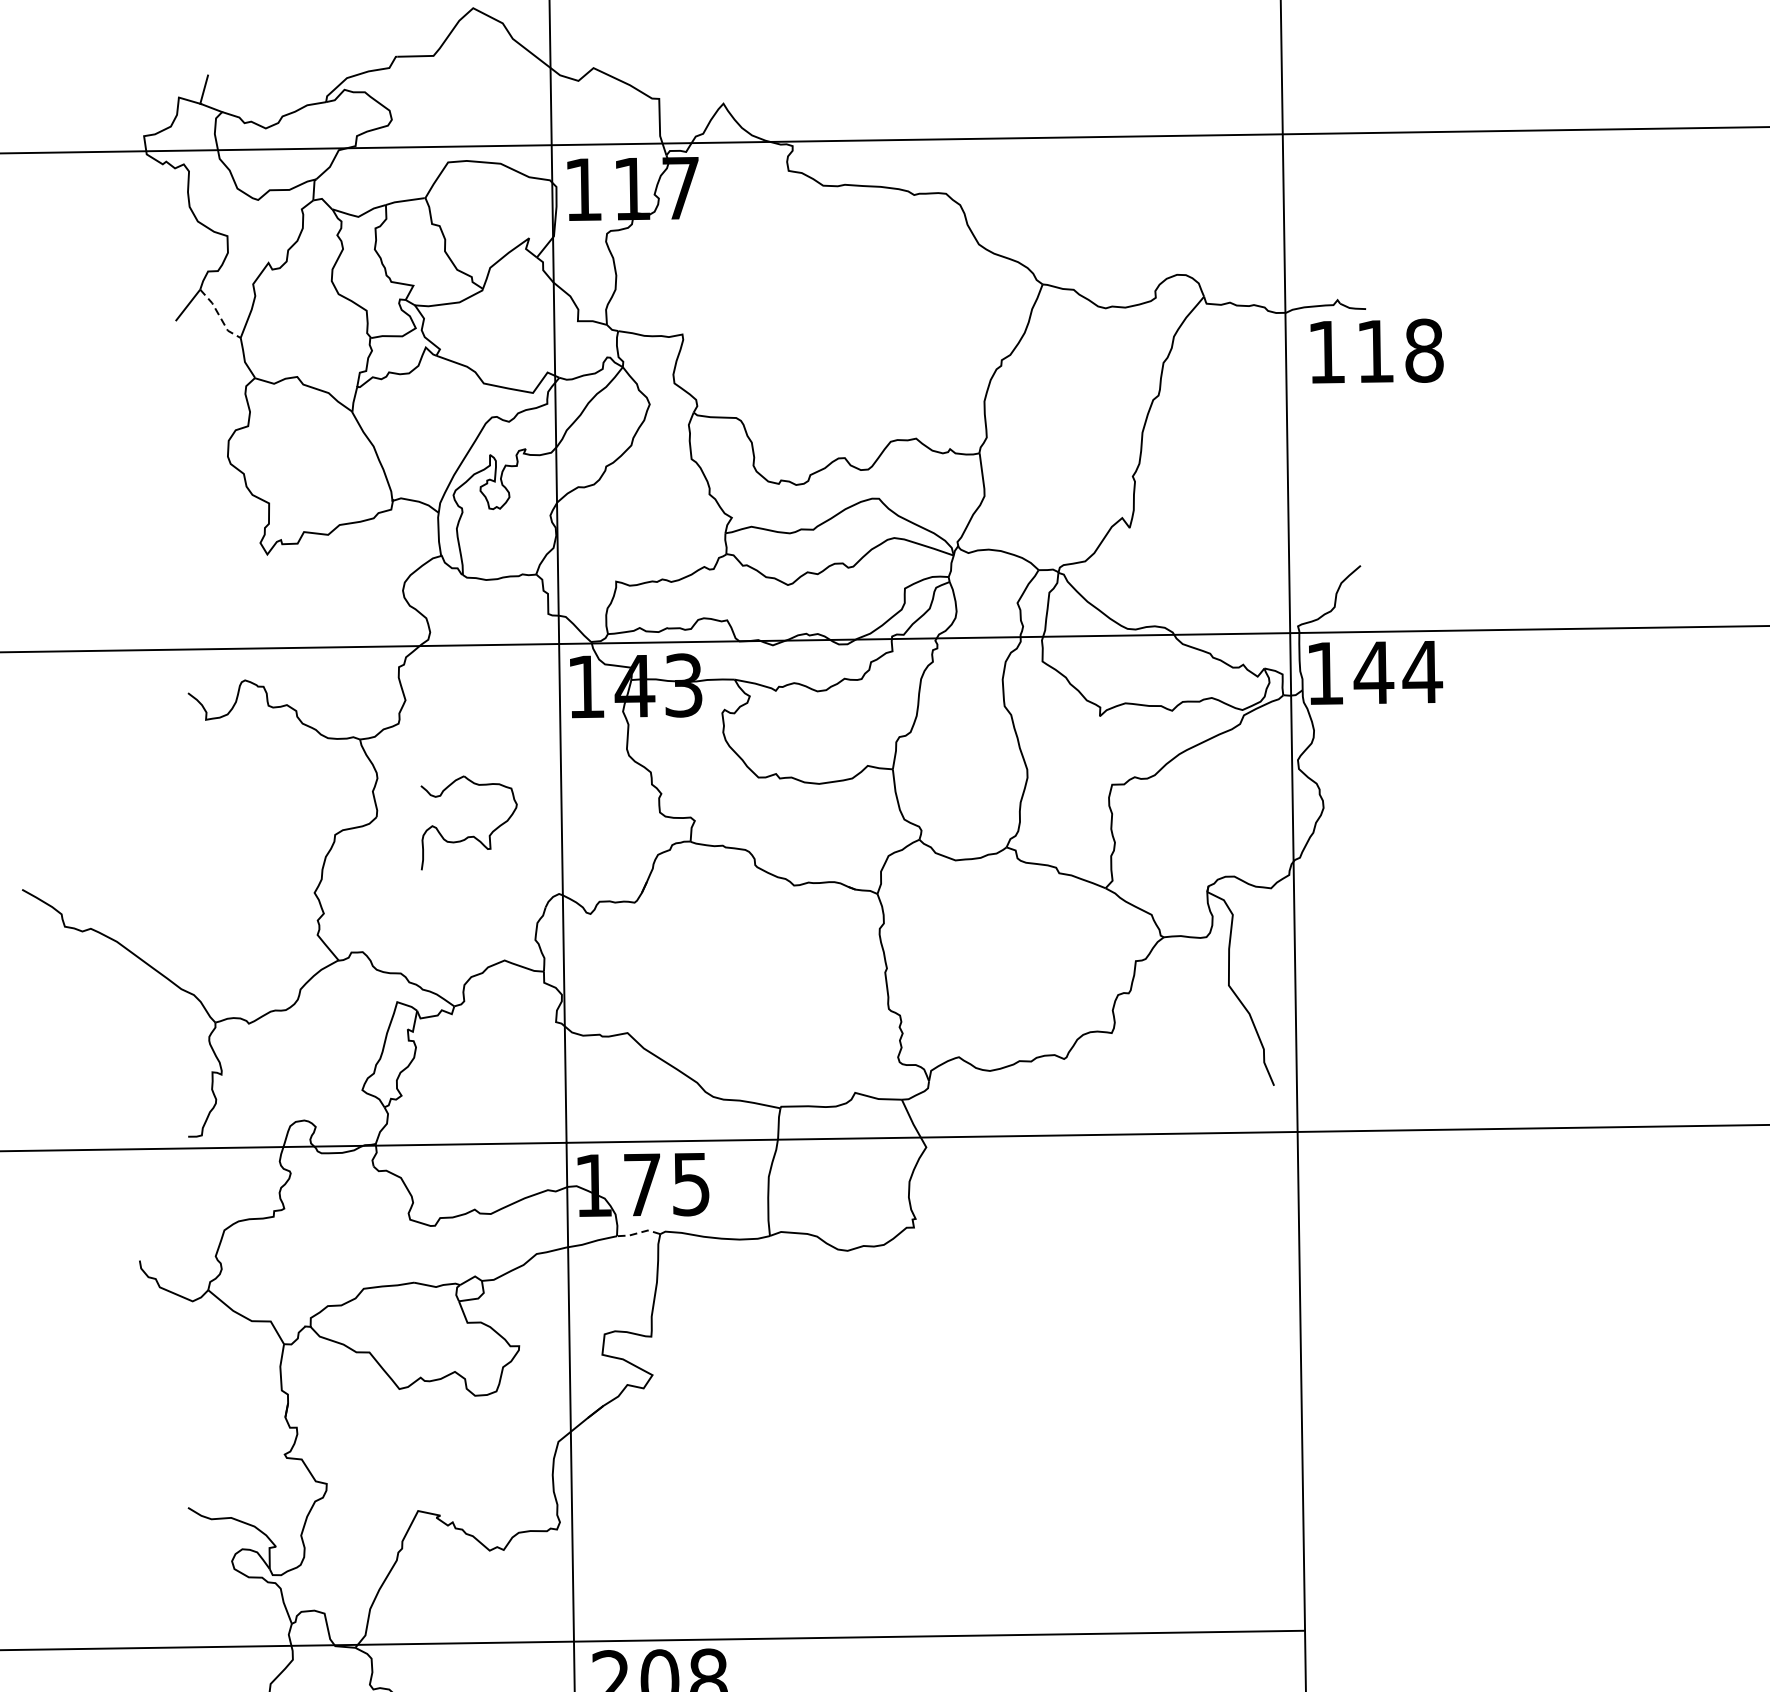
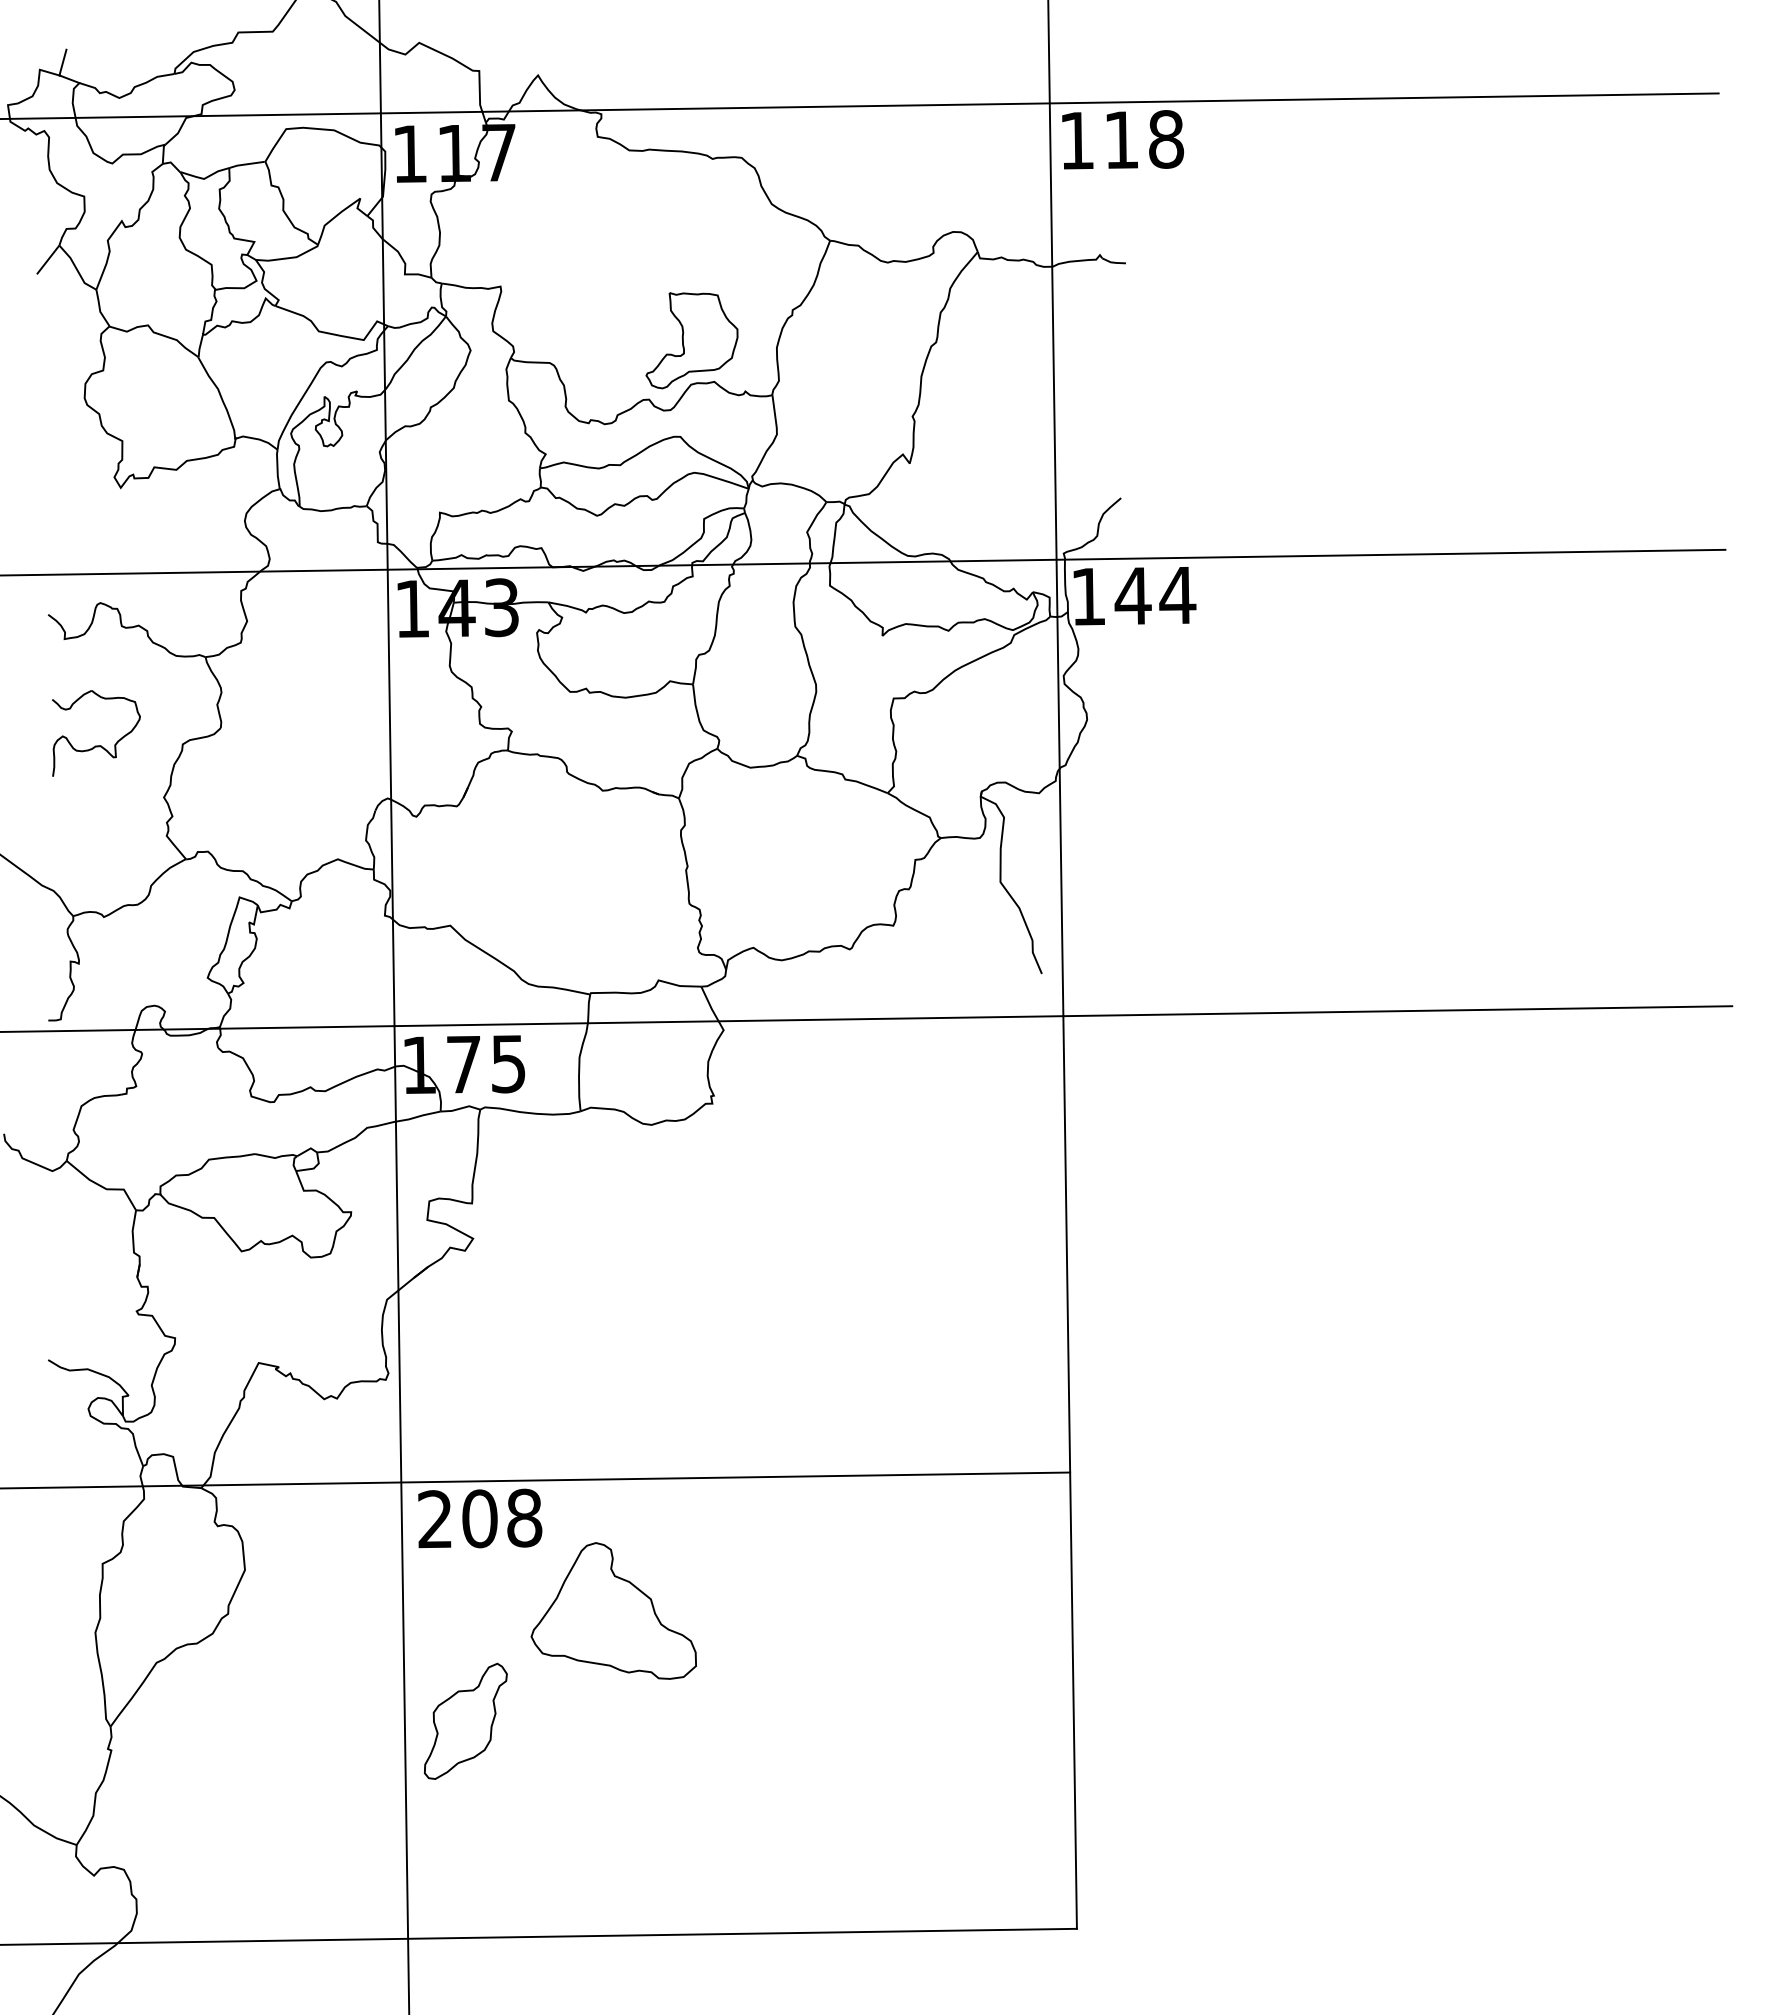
line: (220, 315) -> (77, 269), dashed -> solid
text: (1377, 350) -> (1123, 139), moved
part: (891, 393) -> (691, 340), added
part: (469, 836) -> (96, 745), moved
line: (638, 1232) -> (460, 1108), dashed -> solid

